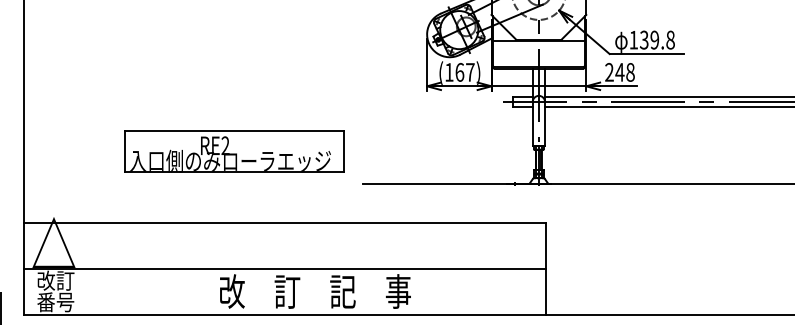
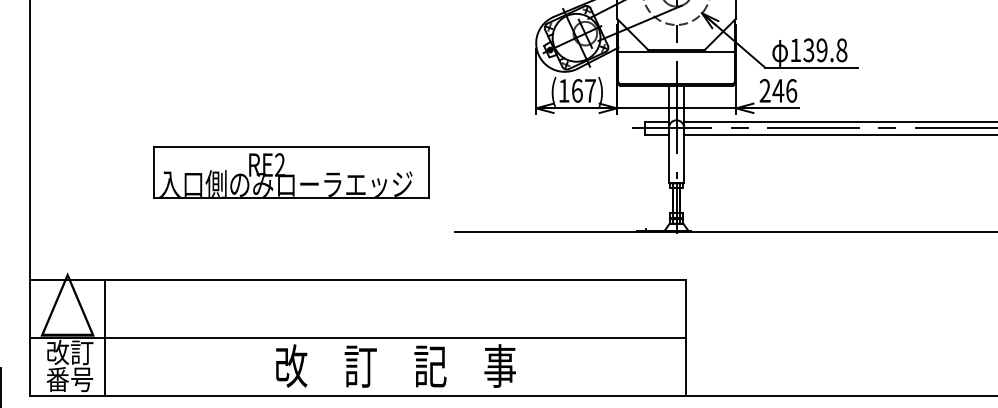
text: (630, 72) -> (791, 90), 248 -> 246
part: (234, 151) -> (291, 172), moved
line: (84, 268) -> (105, 337), added

